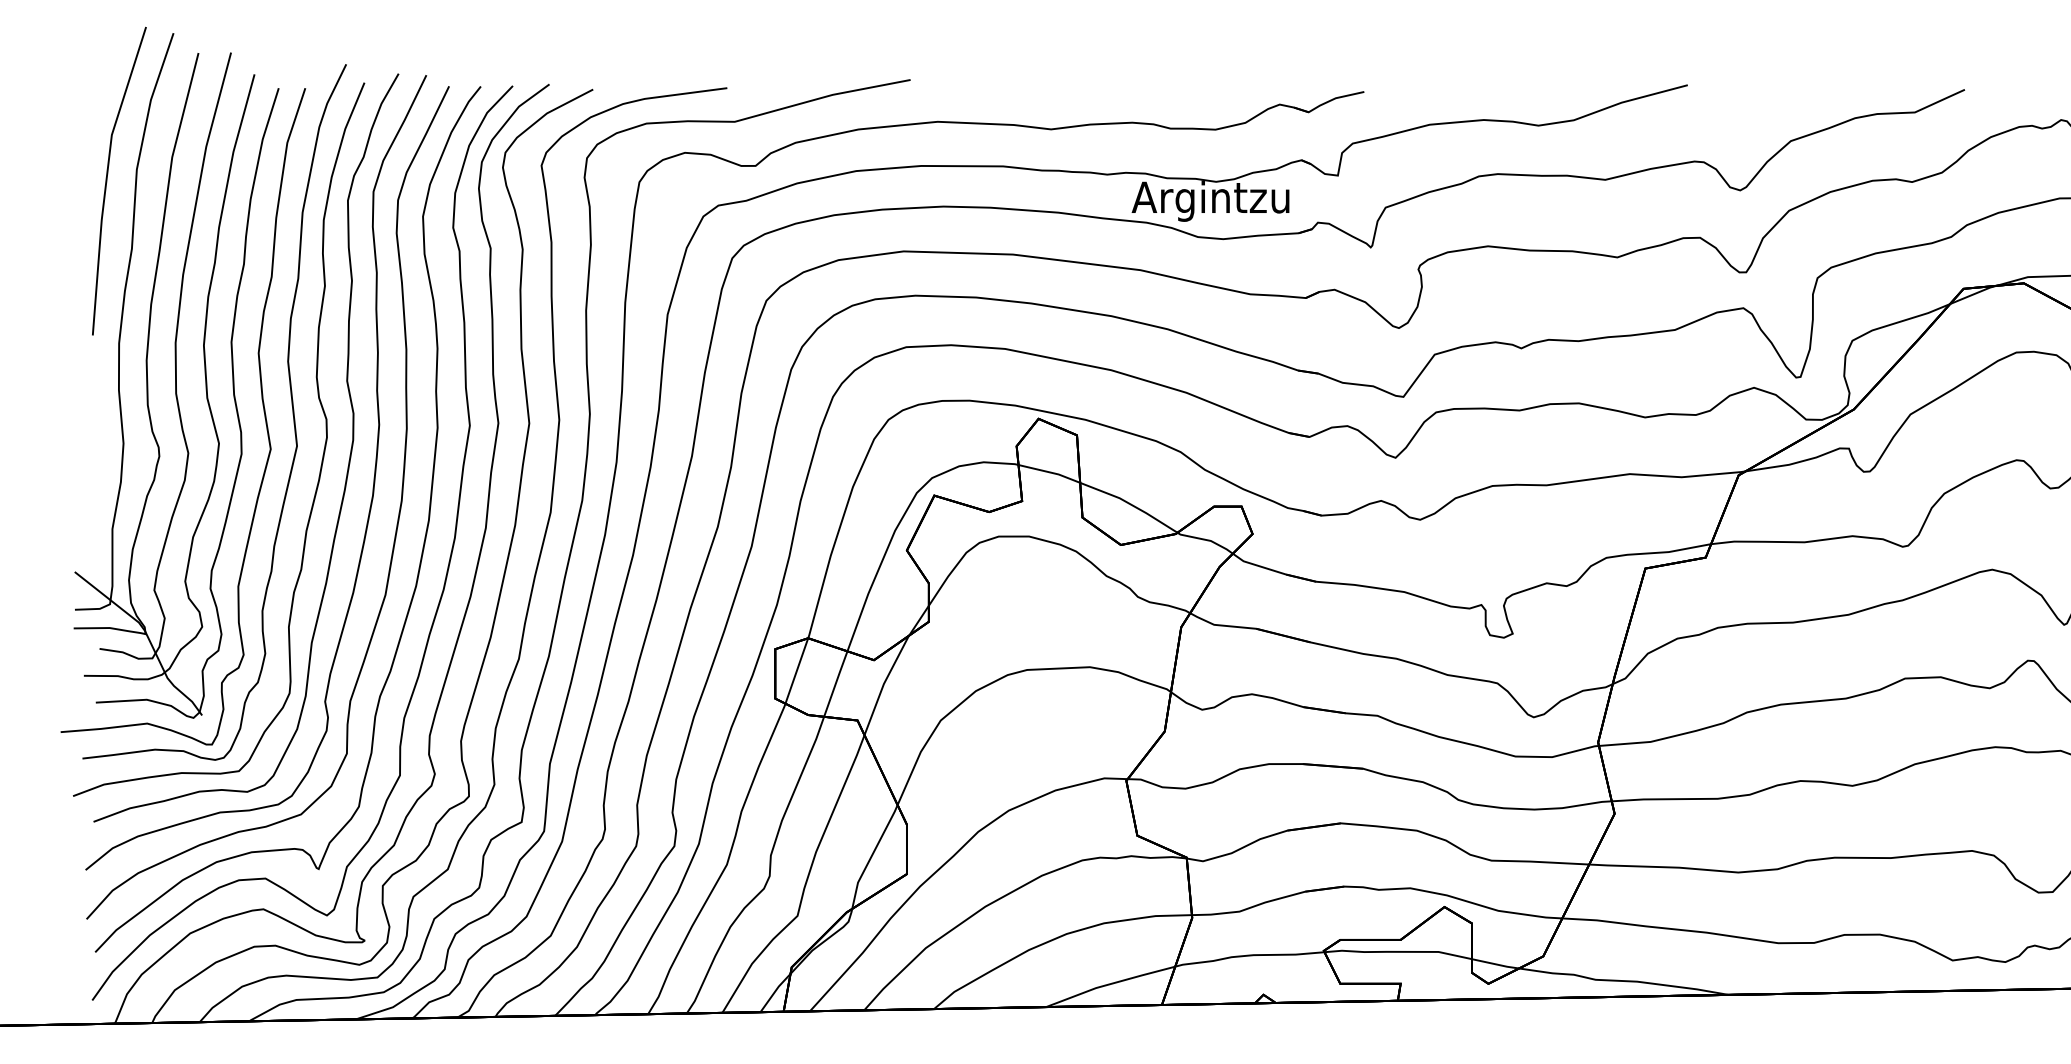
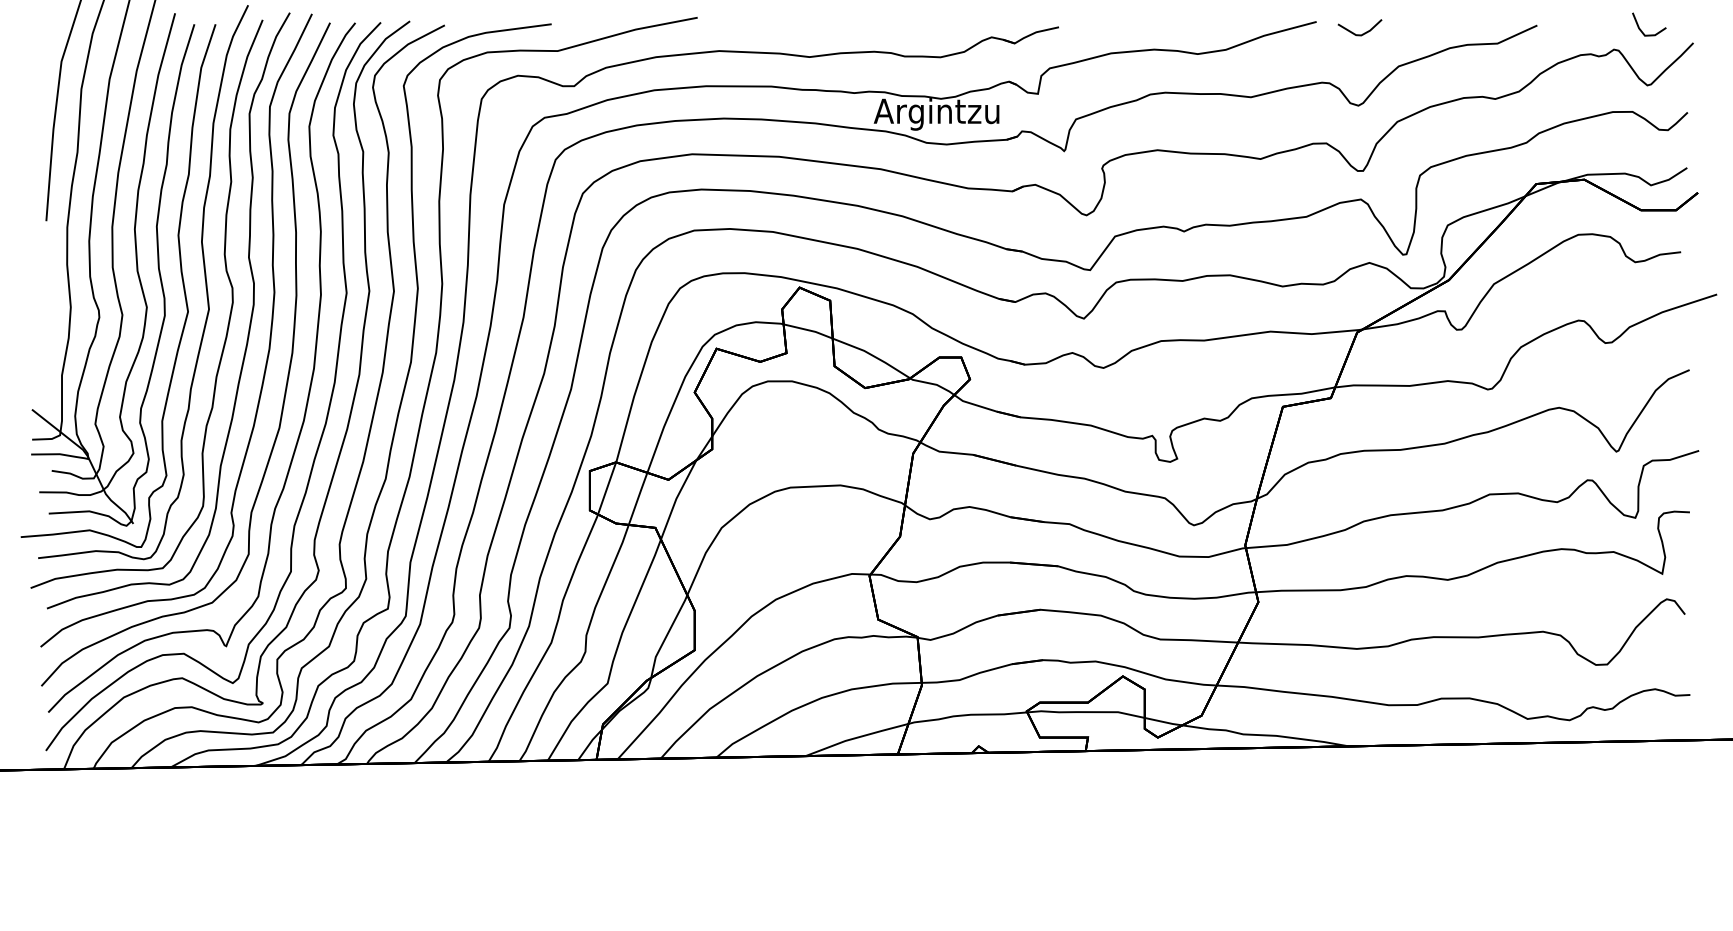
line: (1745, 99) -> (1362, 33), added

